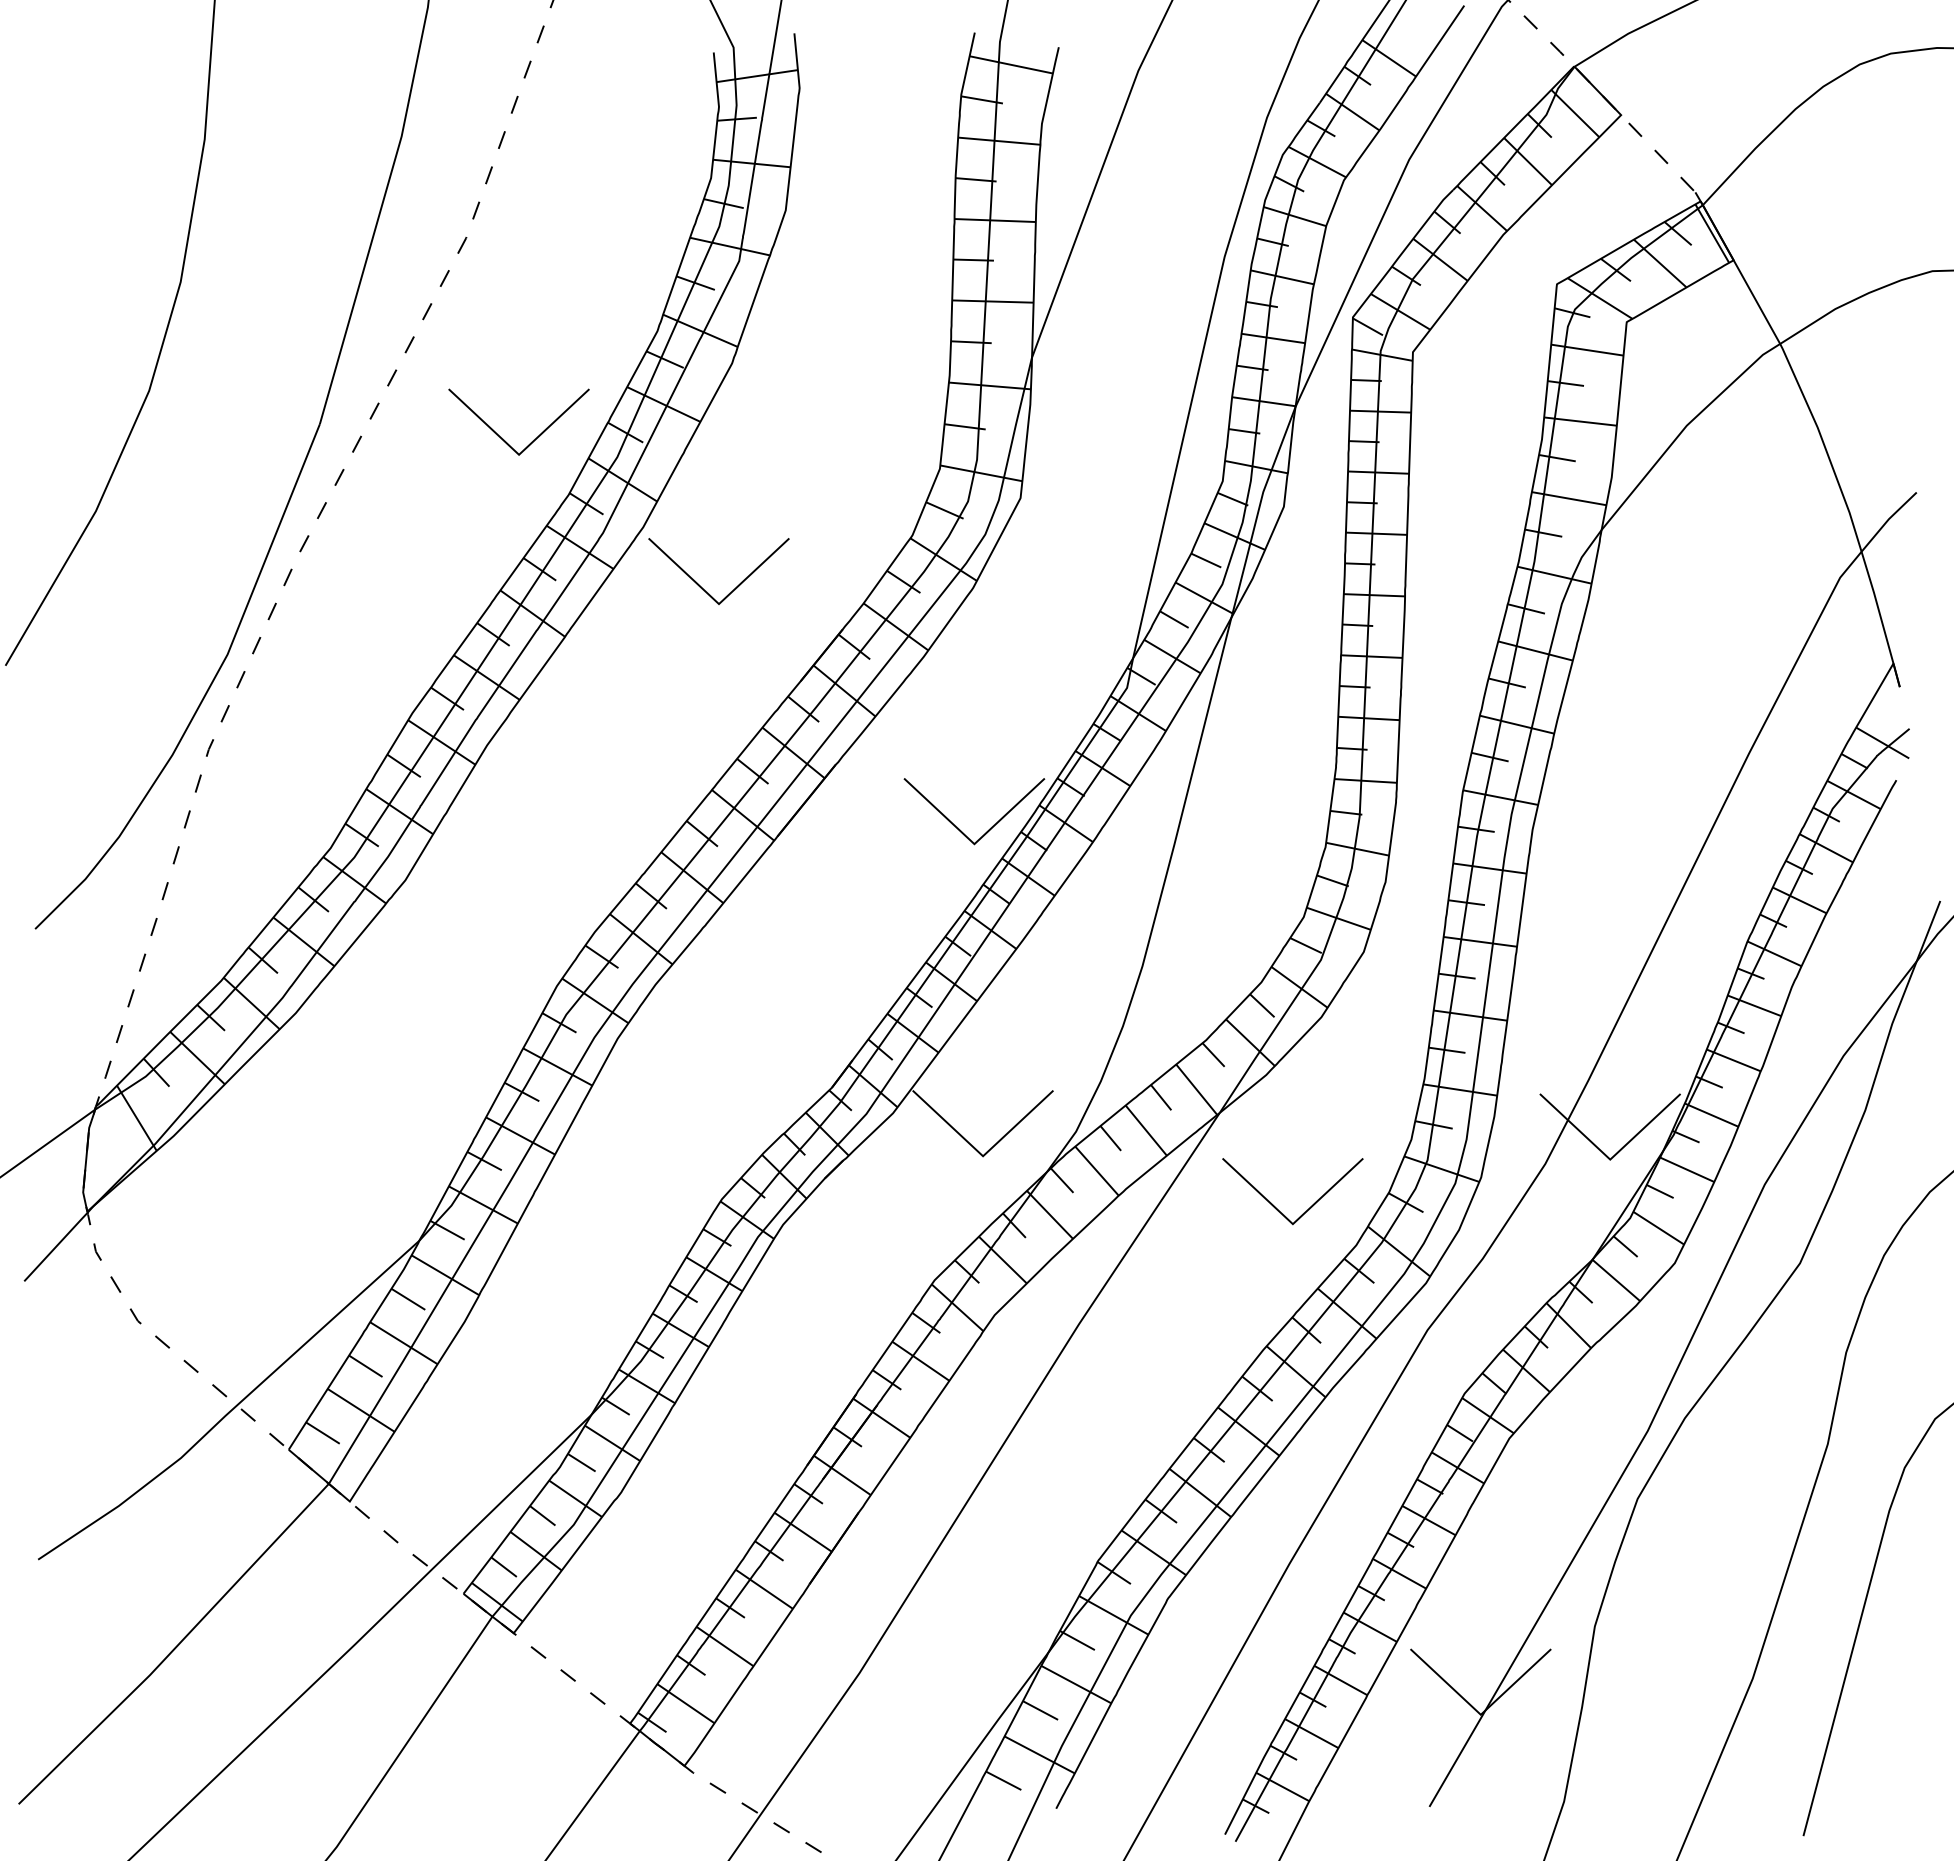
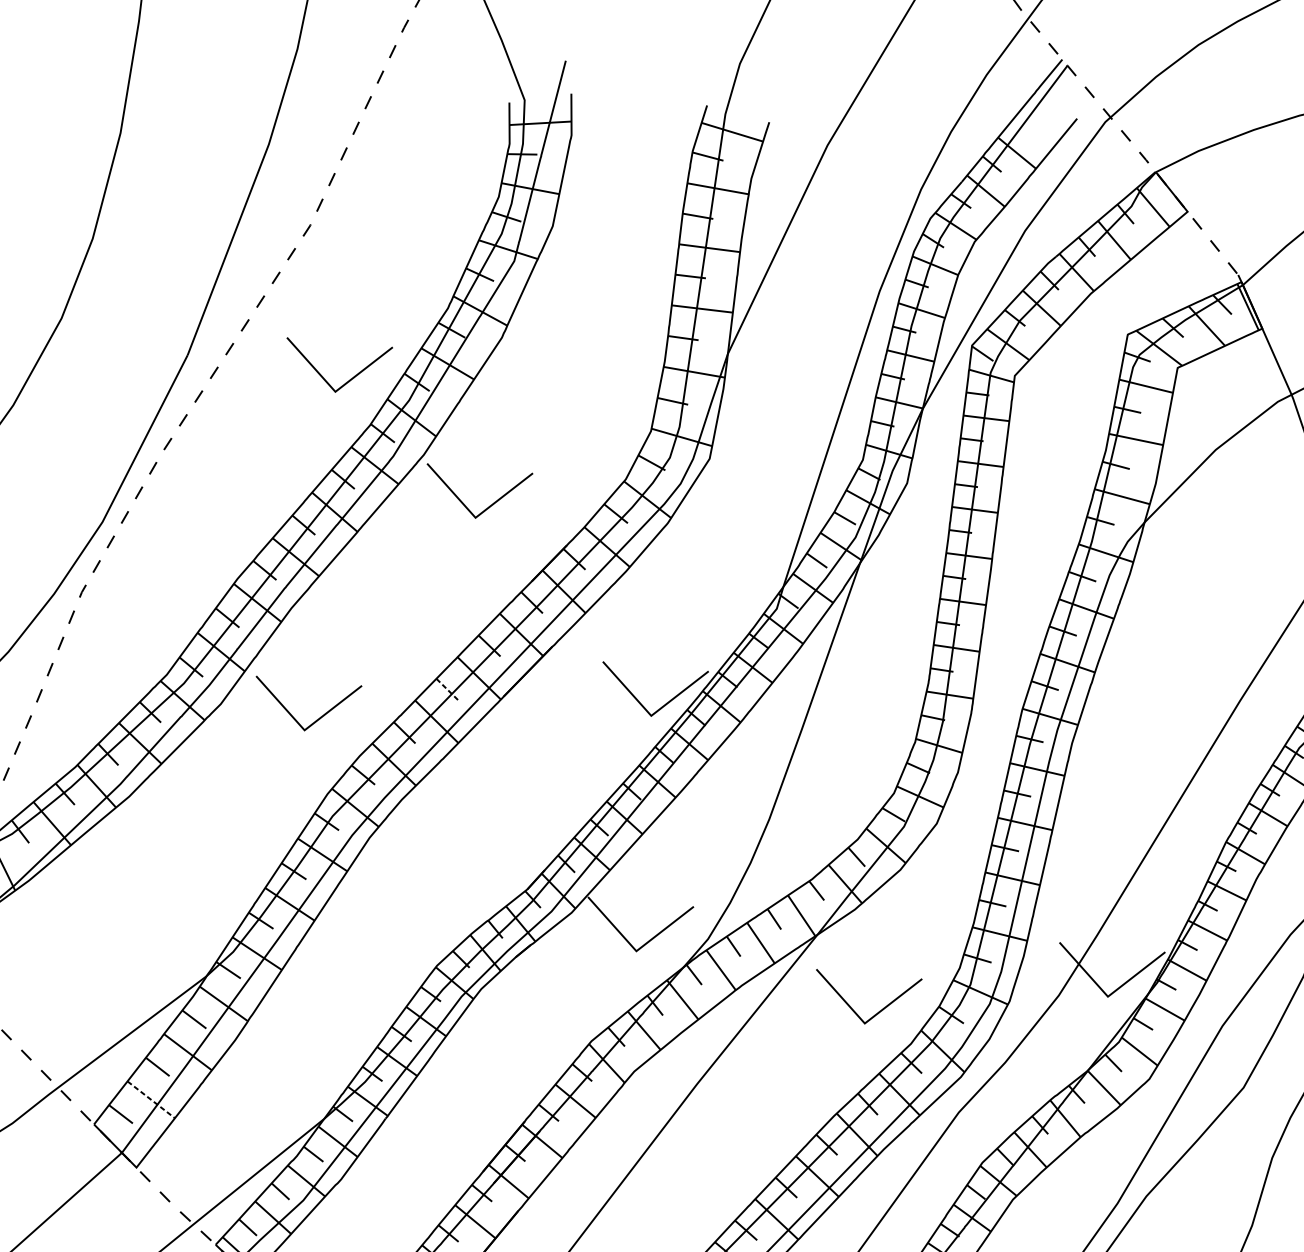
line: (702, 834) -> (447, 690), solid -> dashed
part: (503, 888) -> (294, 717), added
line: (361, 1410) -> (151, 1099), solid -> dashed

